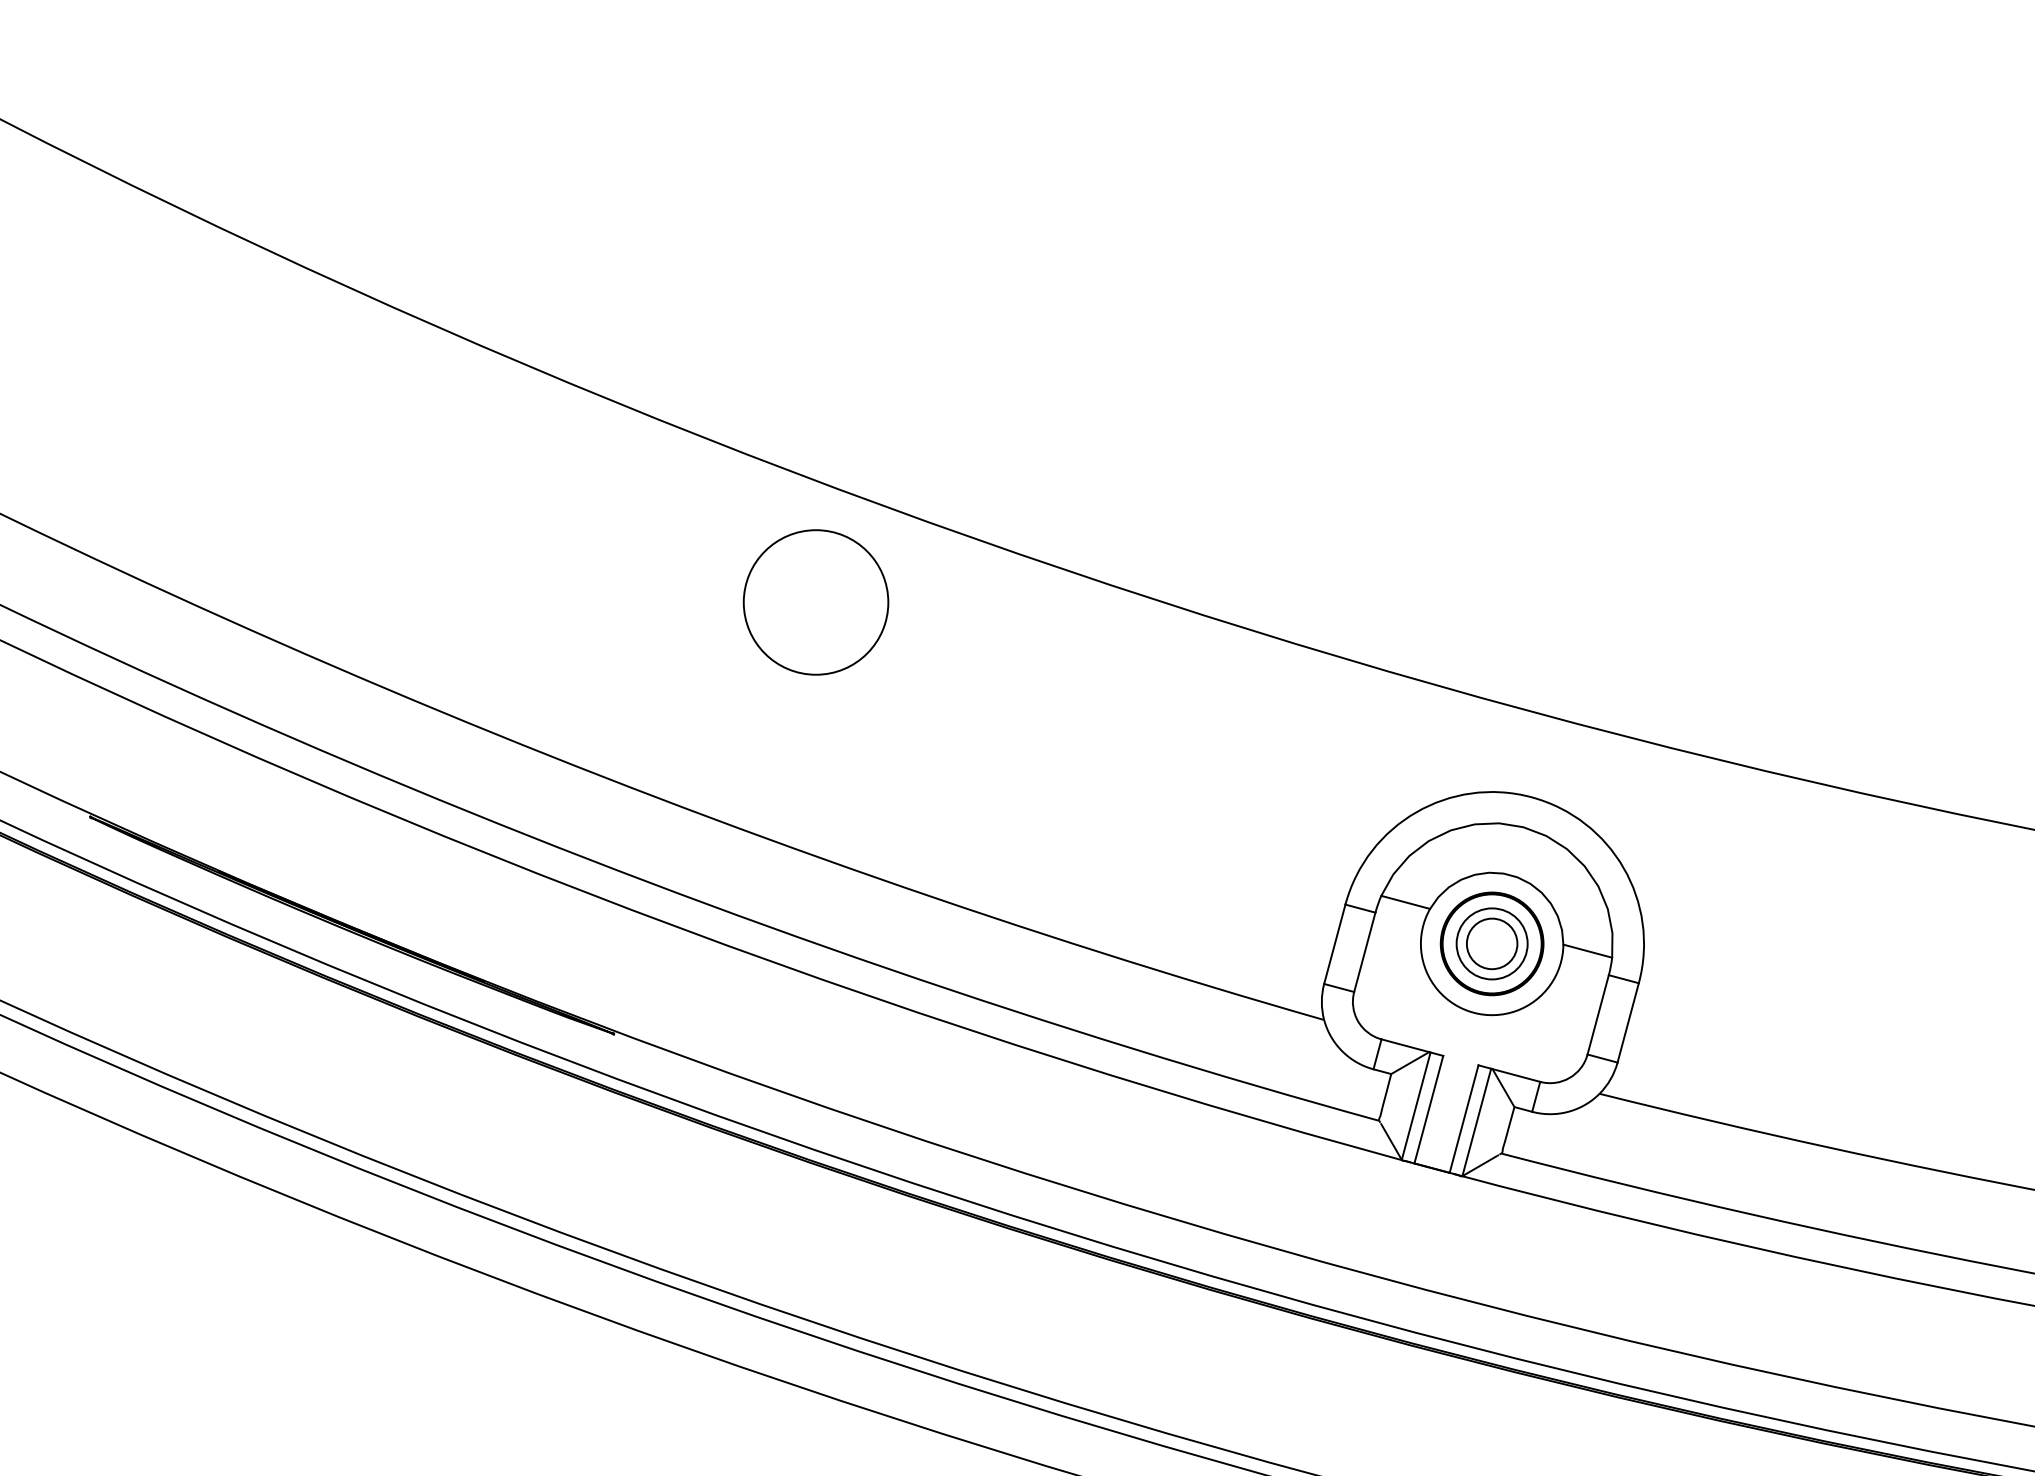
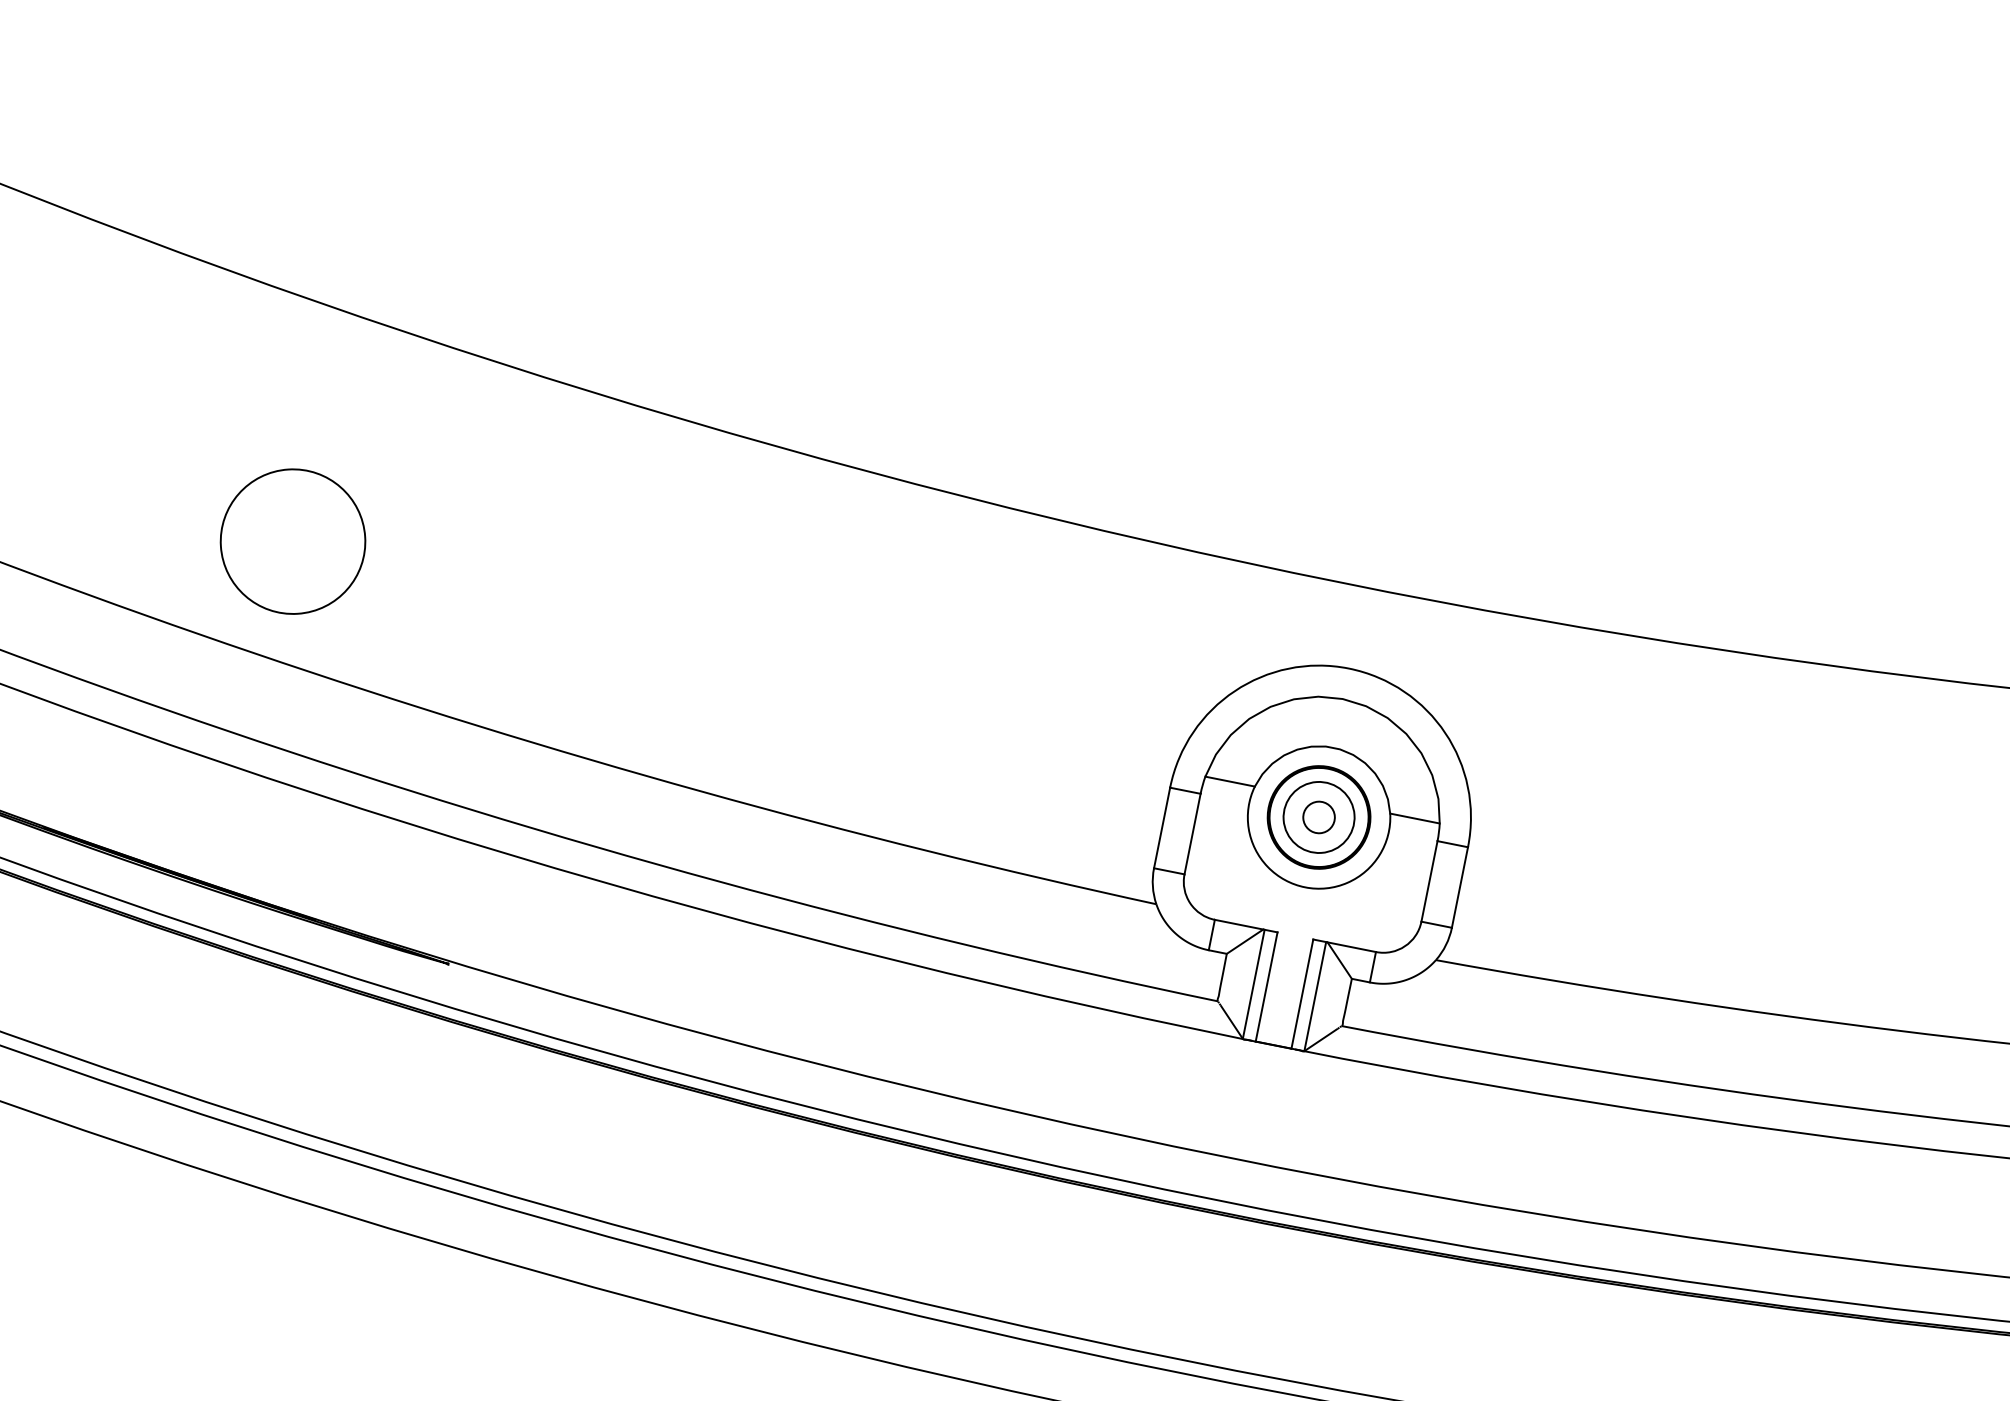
circle: (815, 602) -> (292, 541), moved
circle: (1491, 943) -> (1318, 817), size x0.62

